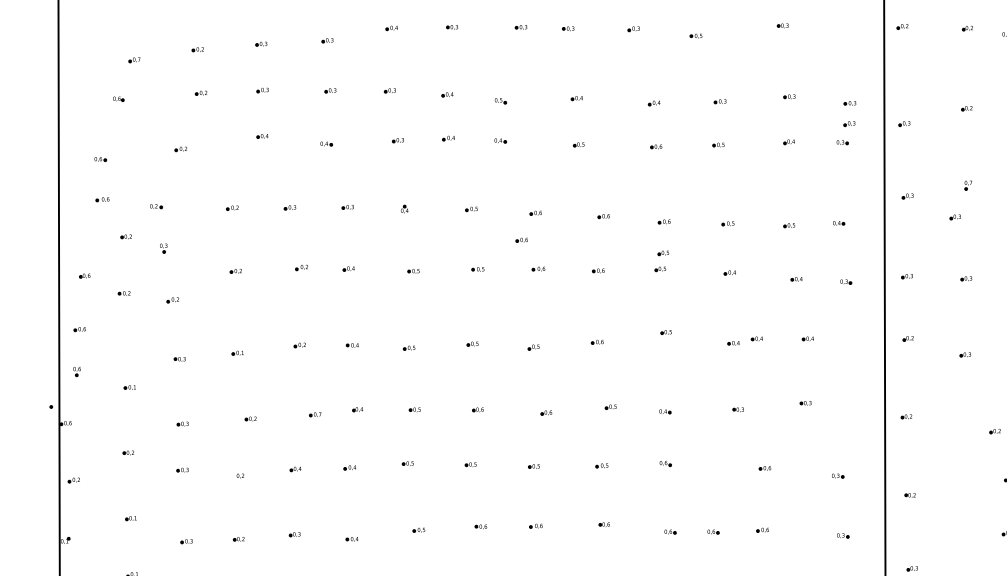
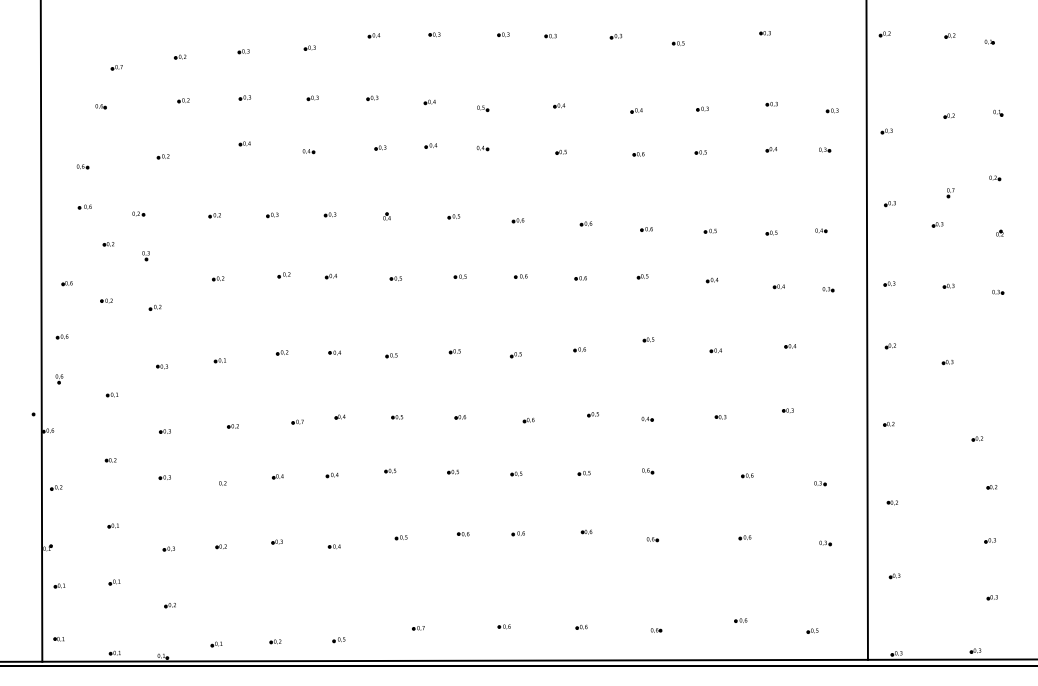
part: (849, 124) -> (831, 131), removed
part: (521, 240) -> (503, 247), removed
part: (663, 253) -> (645, 260), removed
part: (757, 339) -> (739, 346), removed
part: (713, 532) -> (695, 539), removed

